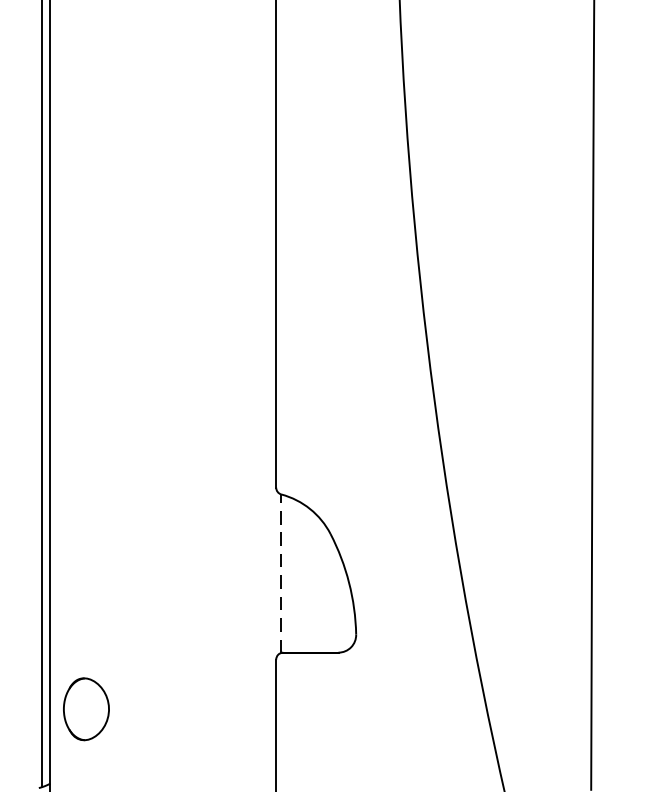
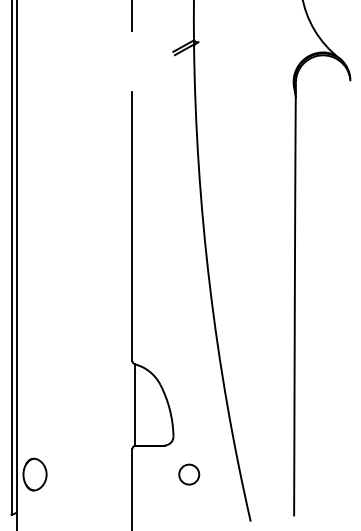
line: (280, 574) -> (134, 405), dashed -> solid
circle: (387, 709) -> (189, 474), added

